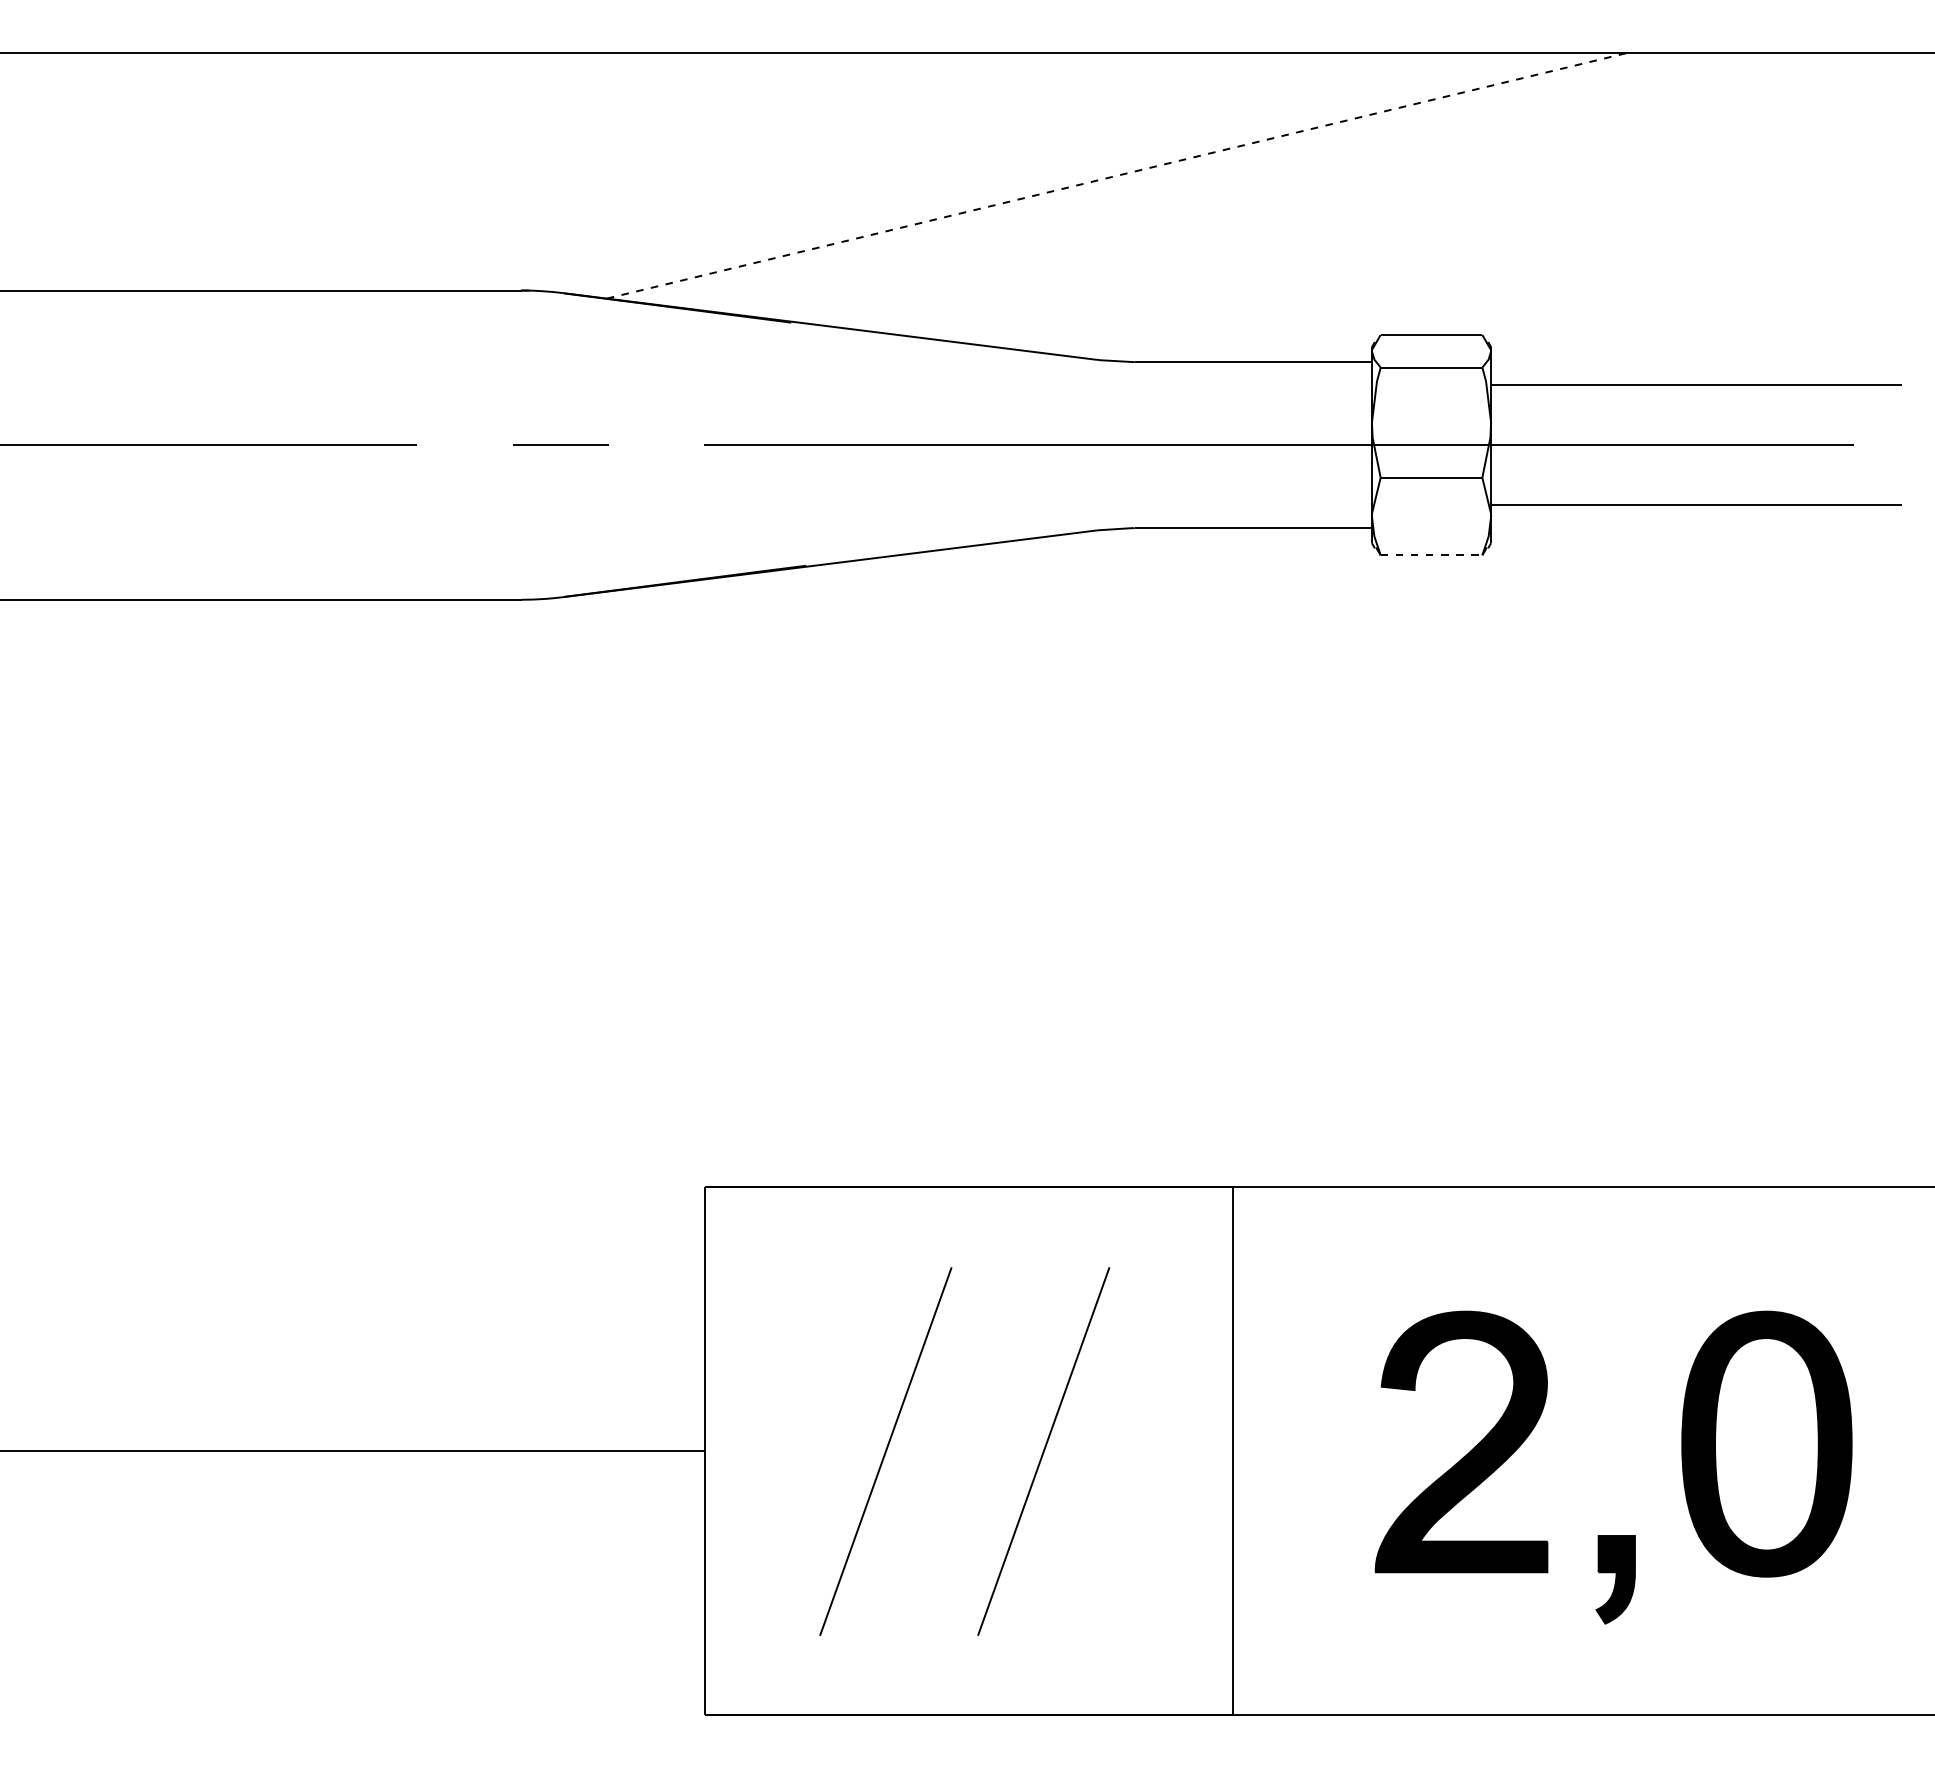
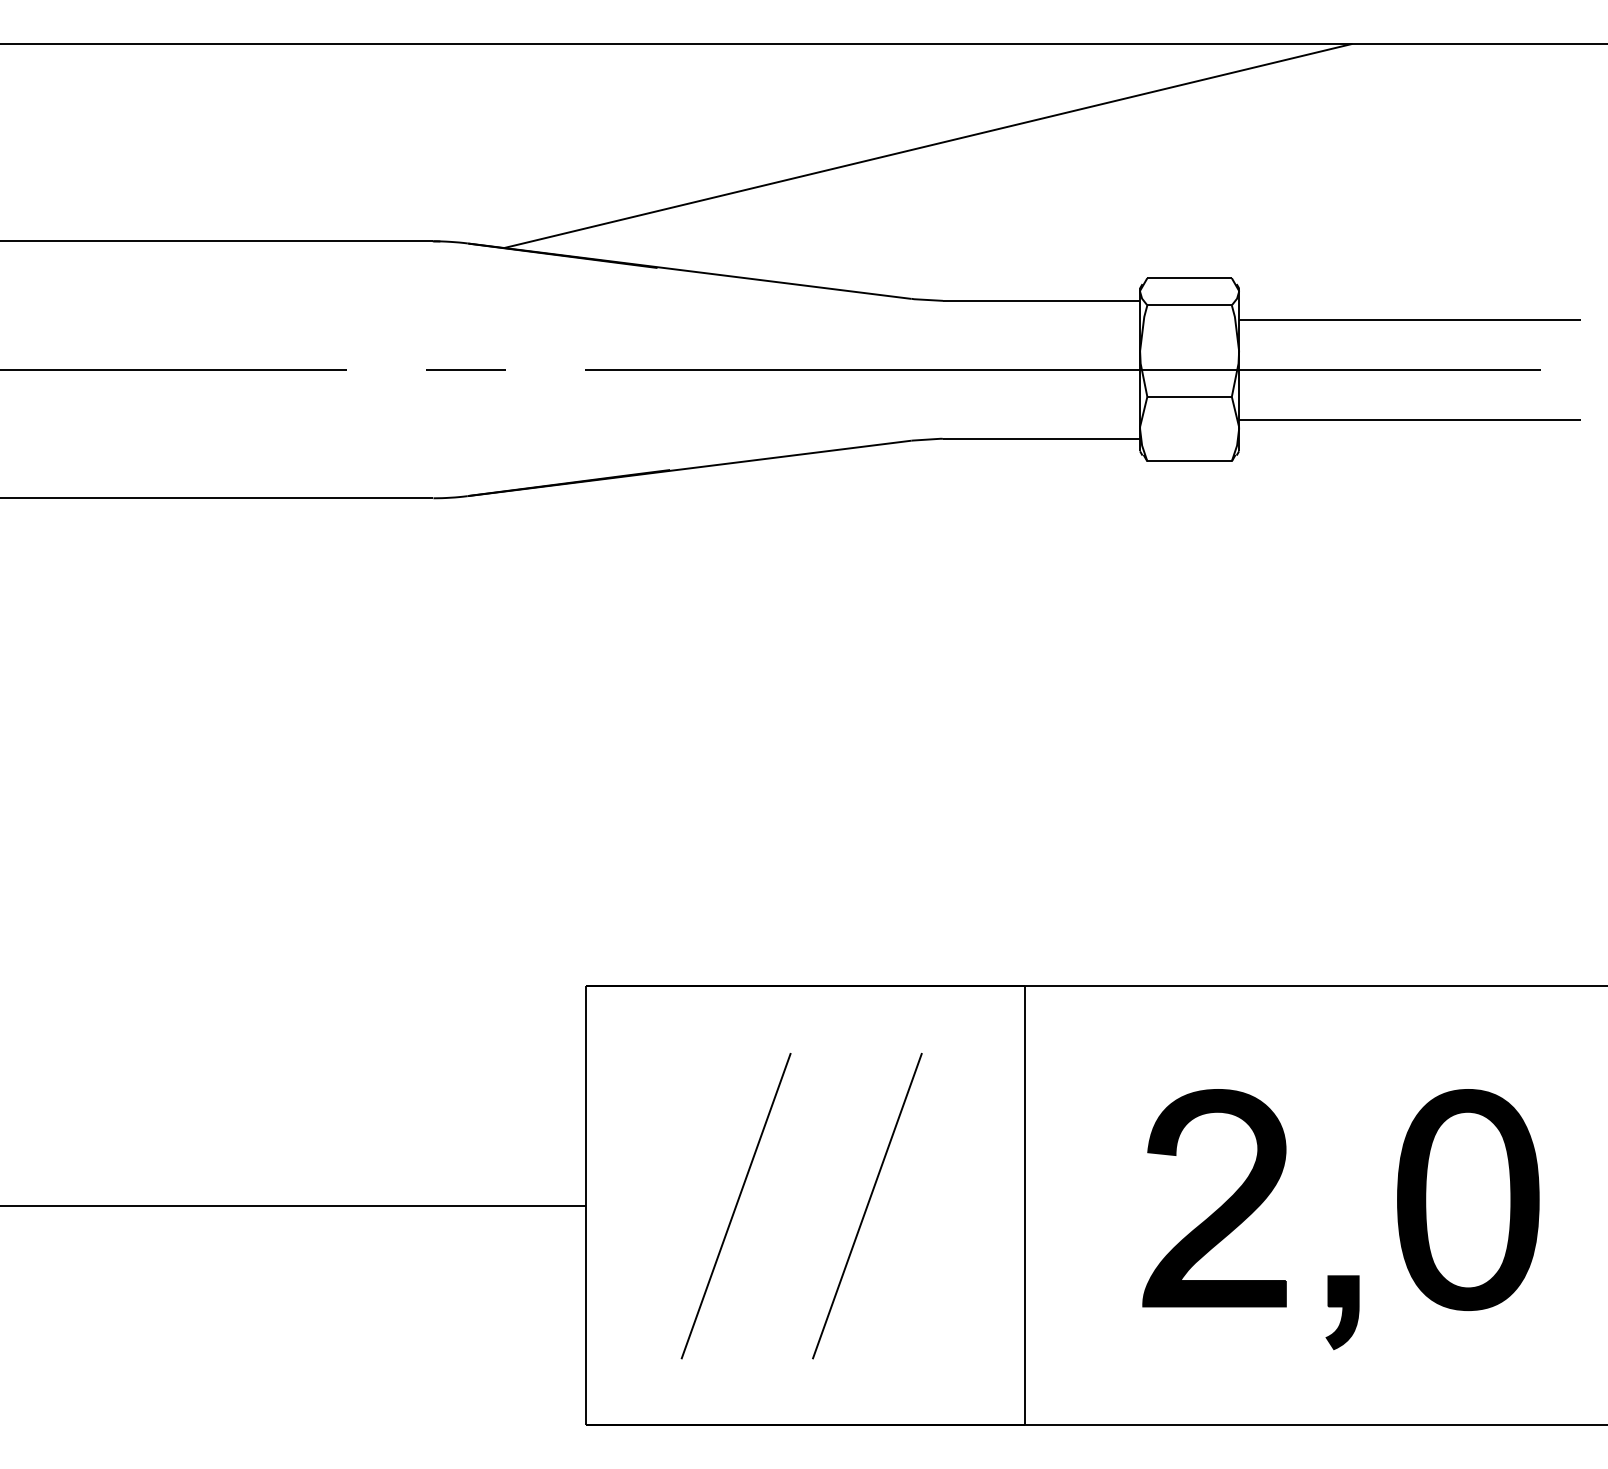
line: (1117, 175) -> (928, 145), dashed -> solid
line: (1431, 555) -> (1189, 461), dashed -> solid

